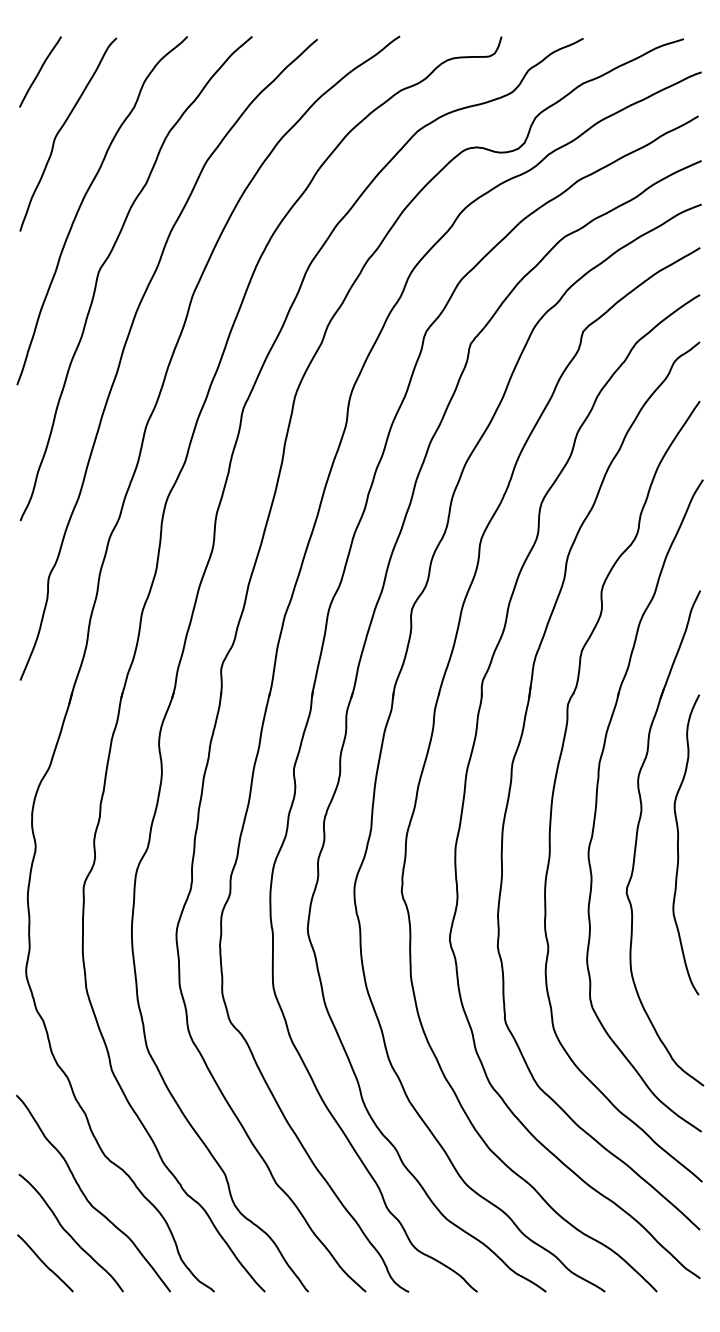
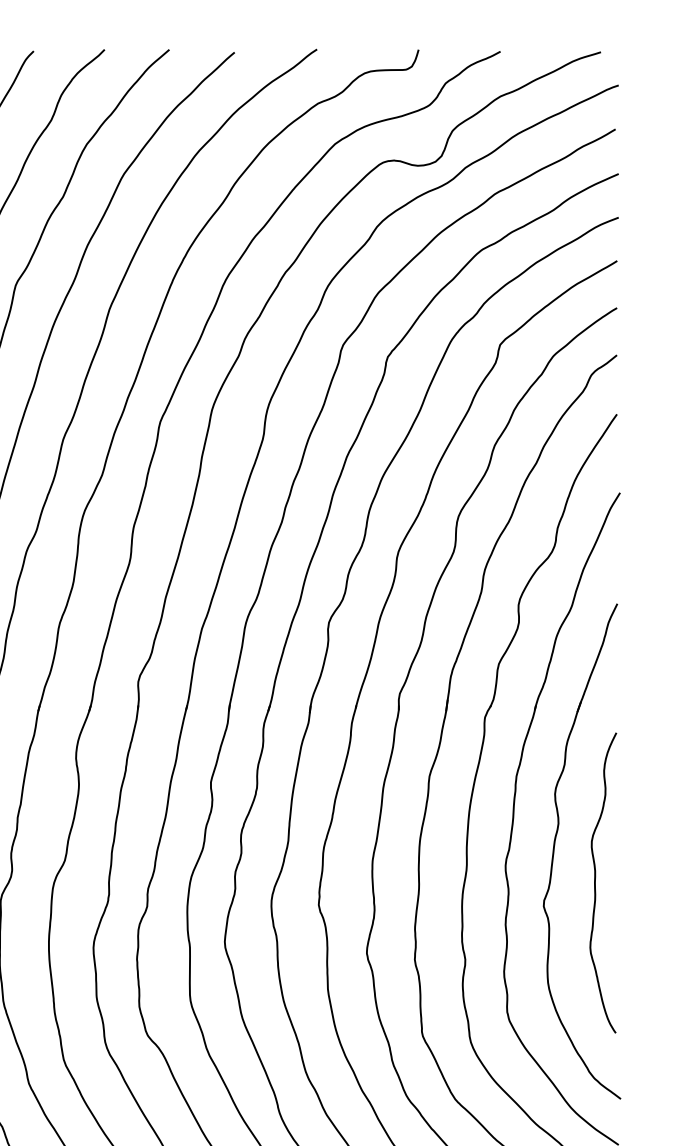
curve: (678, 844) -> (595, 882), moved

